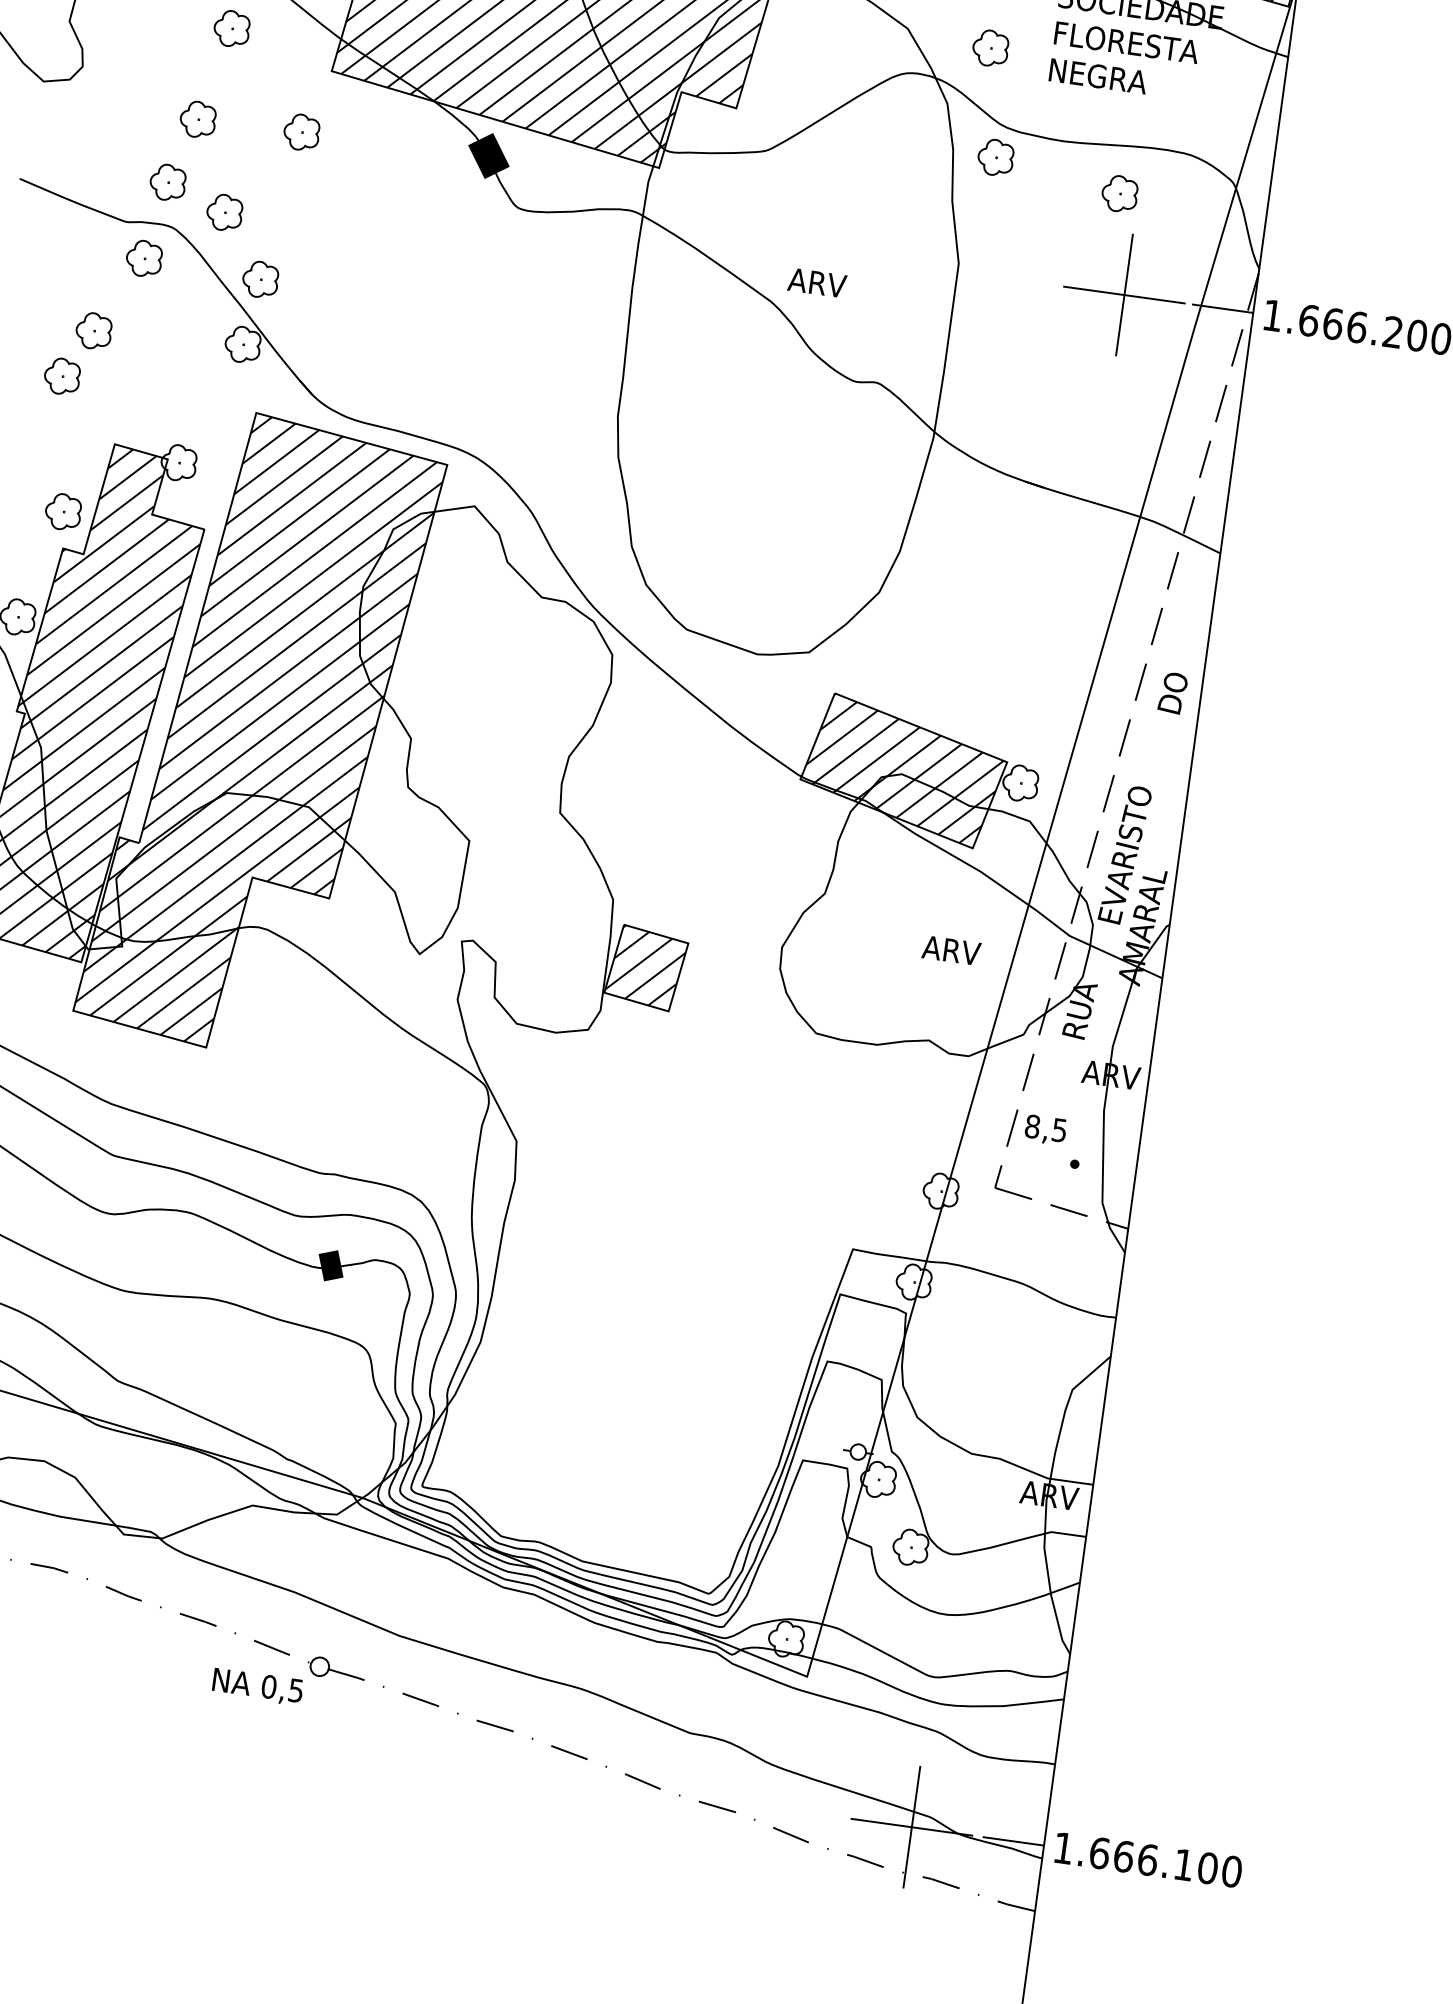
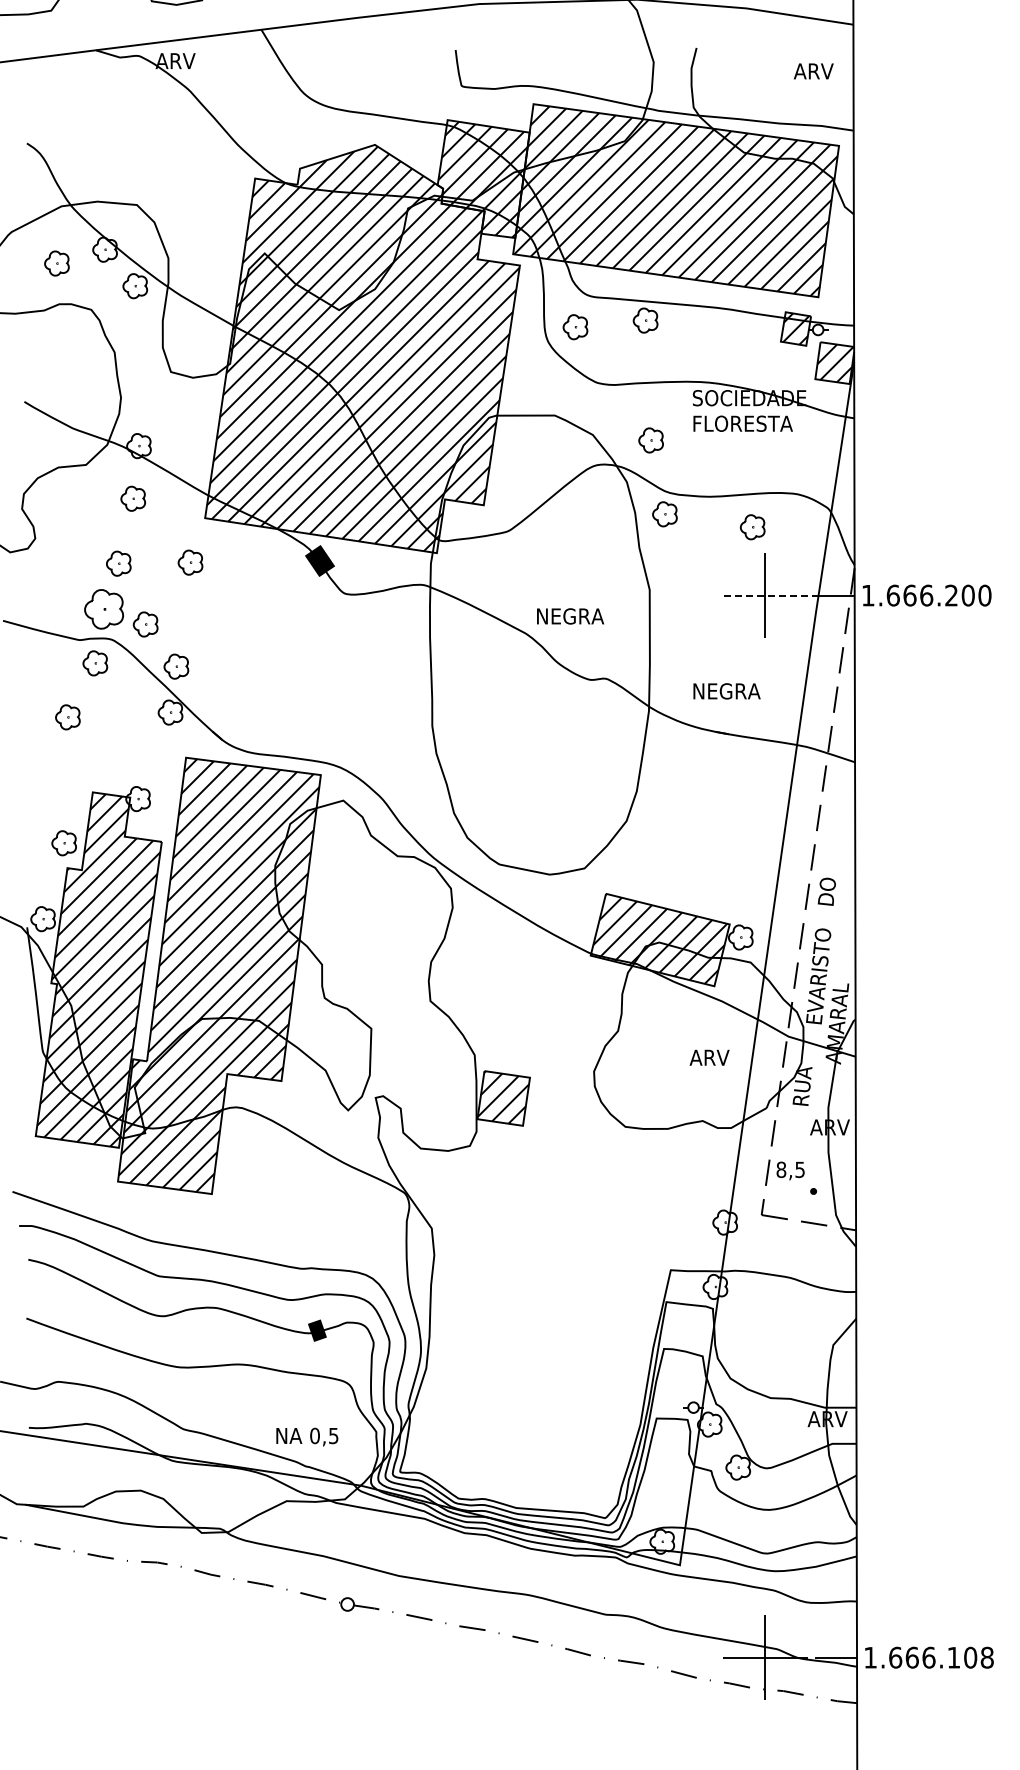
text: (1097, 76) -> (726, 691), moved
part: (168, 182) -> (104, 609), size x1.6
text: (837, 285) -> (569, 616), ARV -> NEGRA
line: (1123, 294) -> (764, 595), solid -> dashed
part: (61, 376) -> (50, 751), removed
text: (1172, 692) -> (826, 891), moved
text: (258, 1686) -> (307, 1436), moved
text: (1230, 1871) -> (986, 1657), 1.666.100 -> 1.666.108

